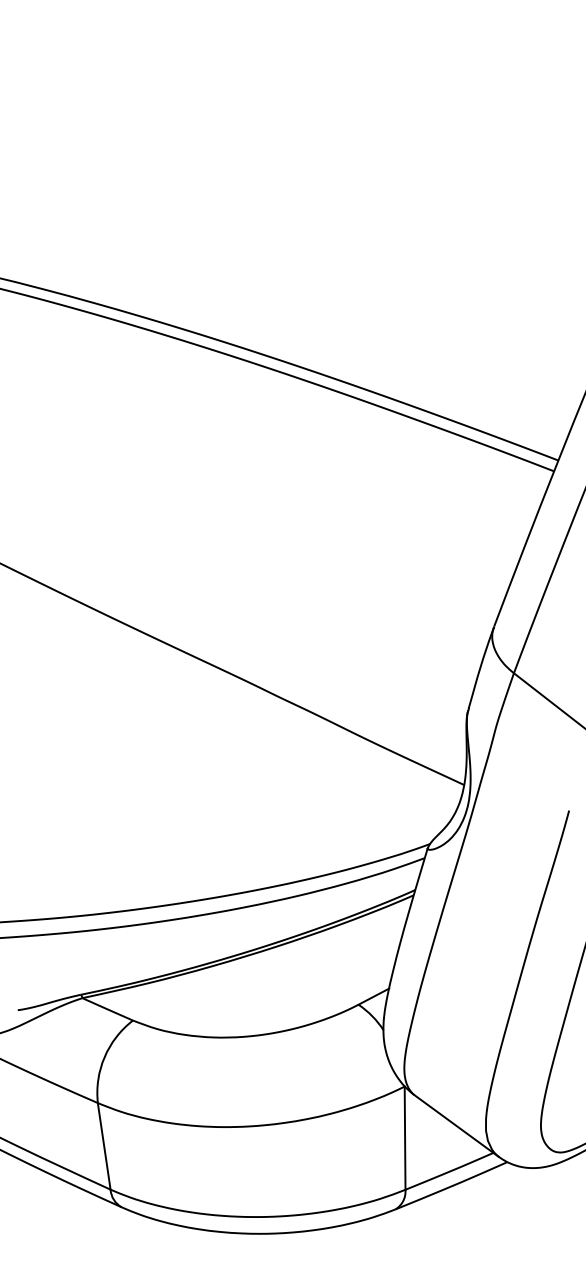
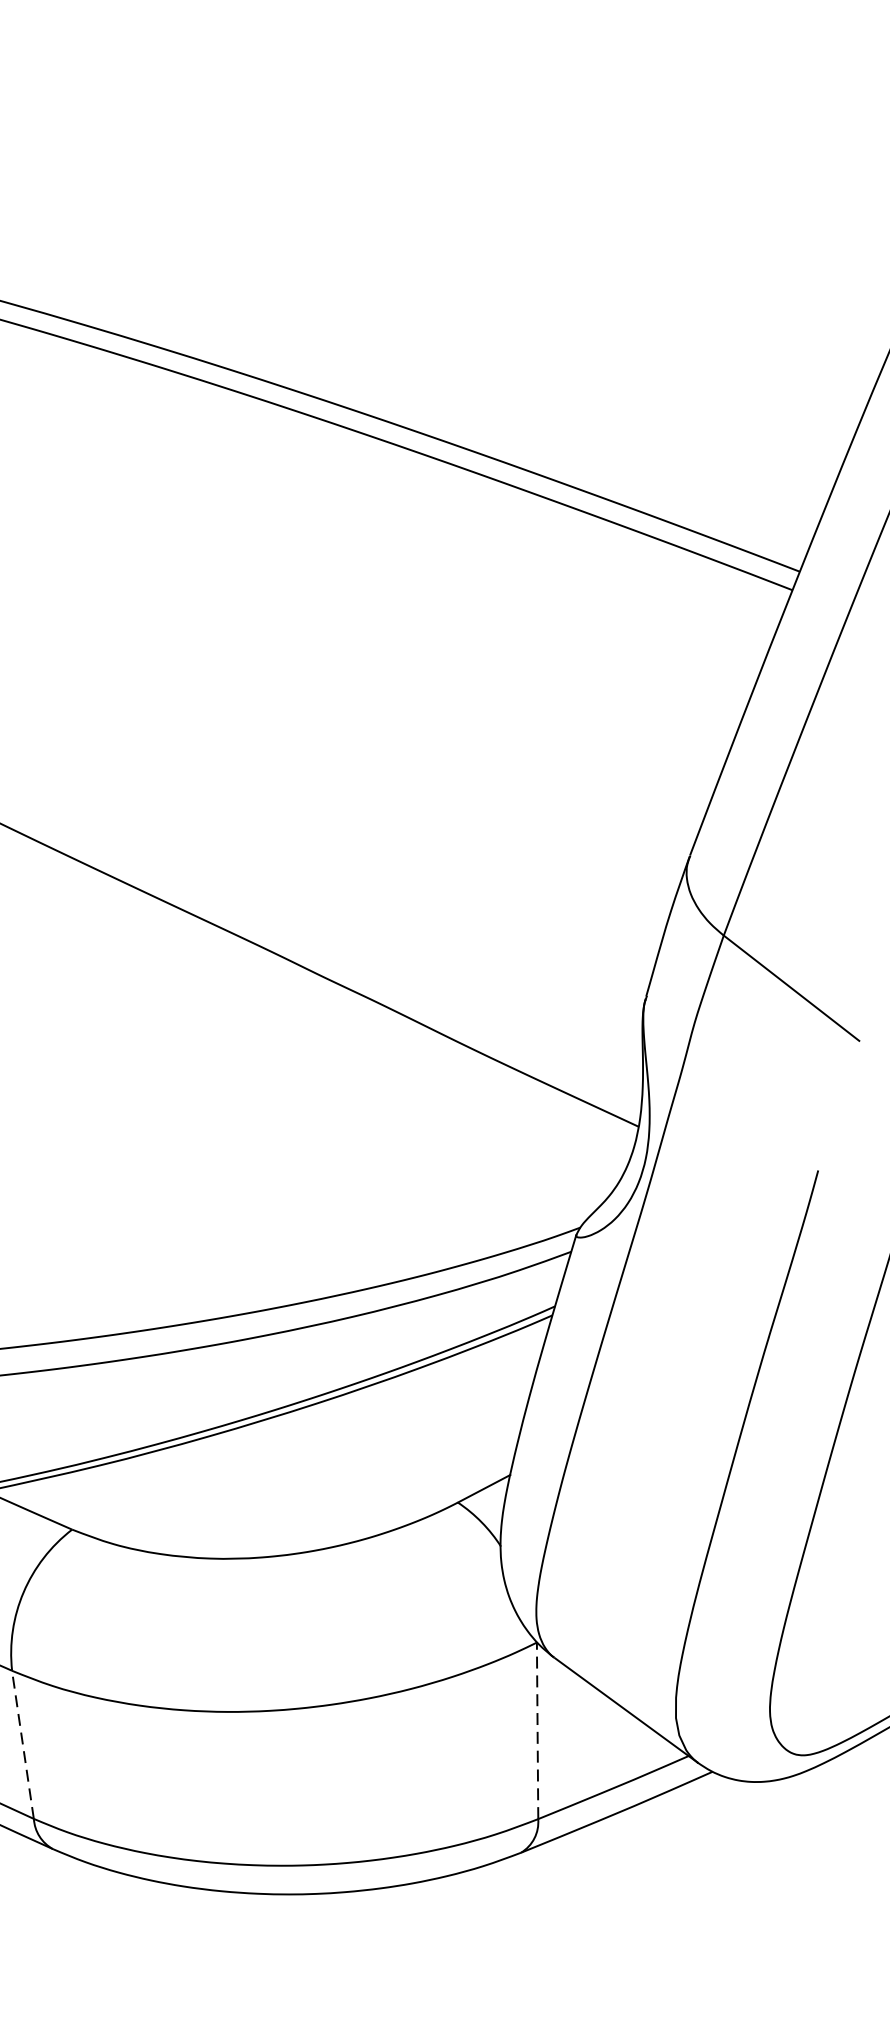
line: (405, 1138) -> (538, 1731), solid -> dashed
line: (104, 1146) -> (23, 1745), solid -> dashed

